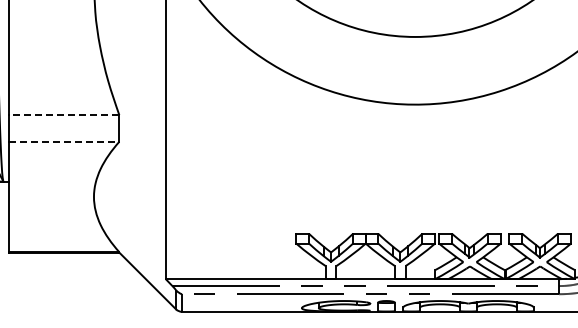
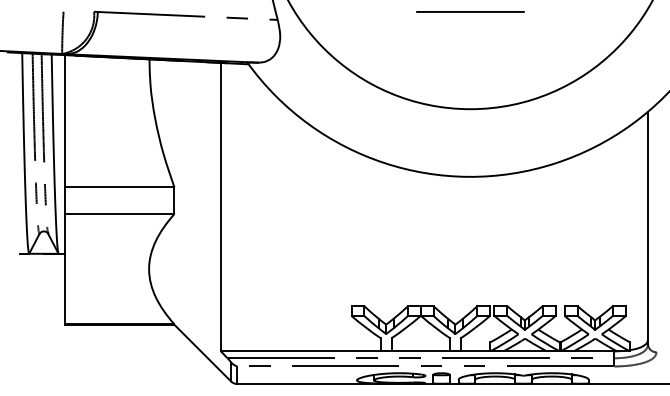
line: (64, 115) -> (119, 187), dashed -> solid
line: (64, 142) -> (119, 214), dashed -> solid

